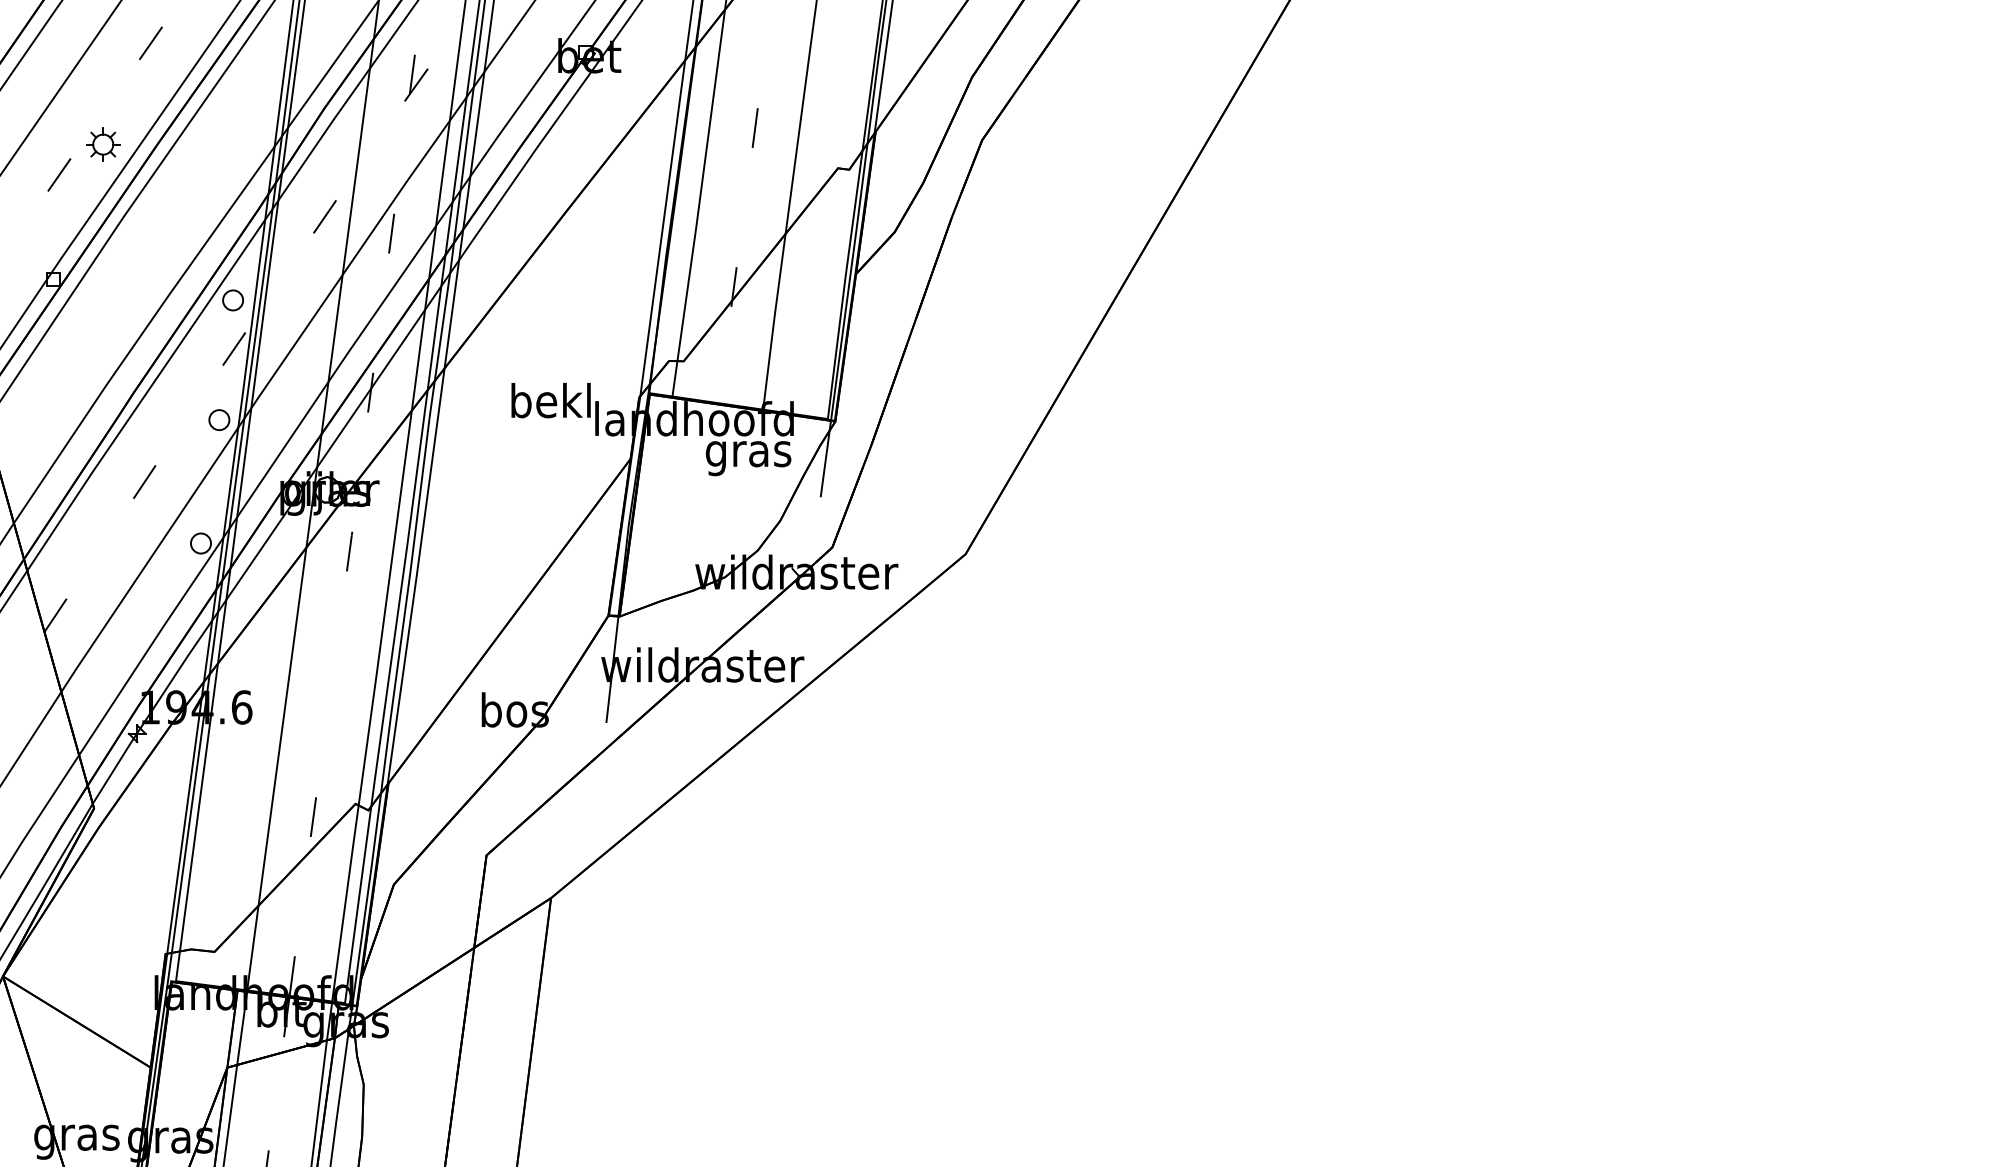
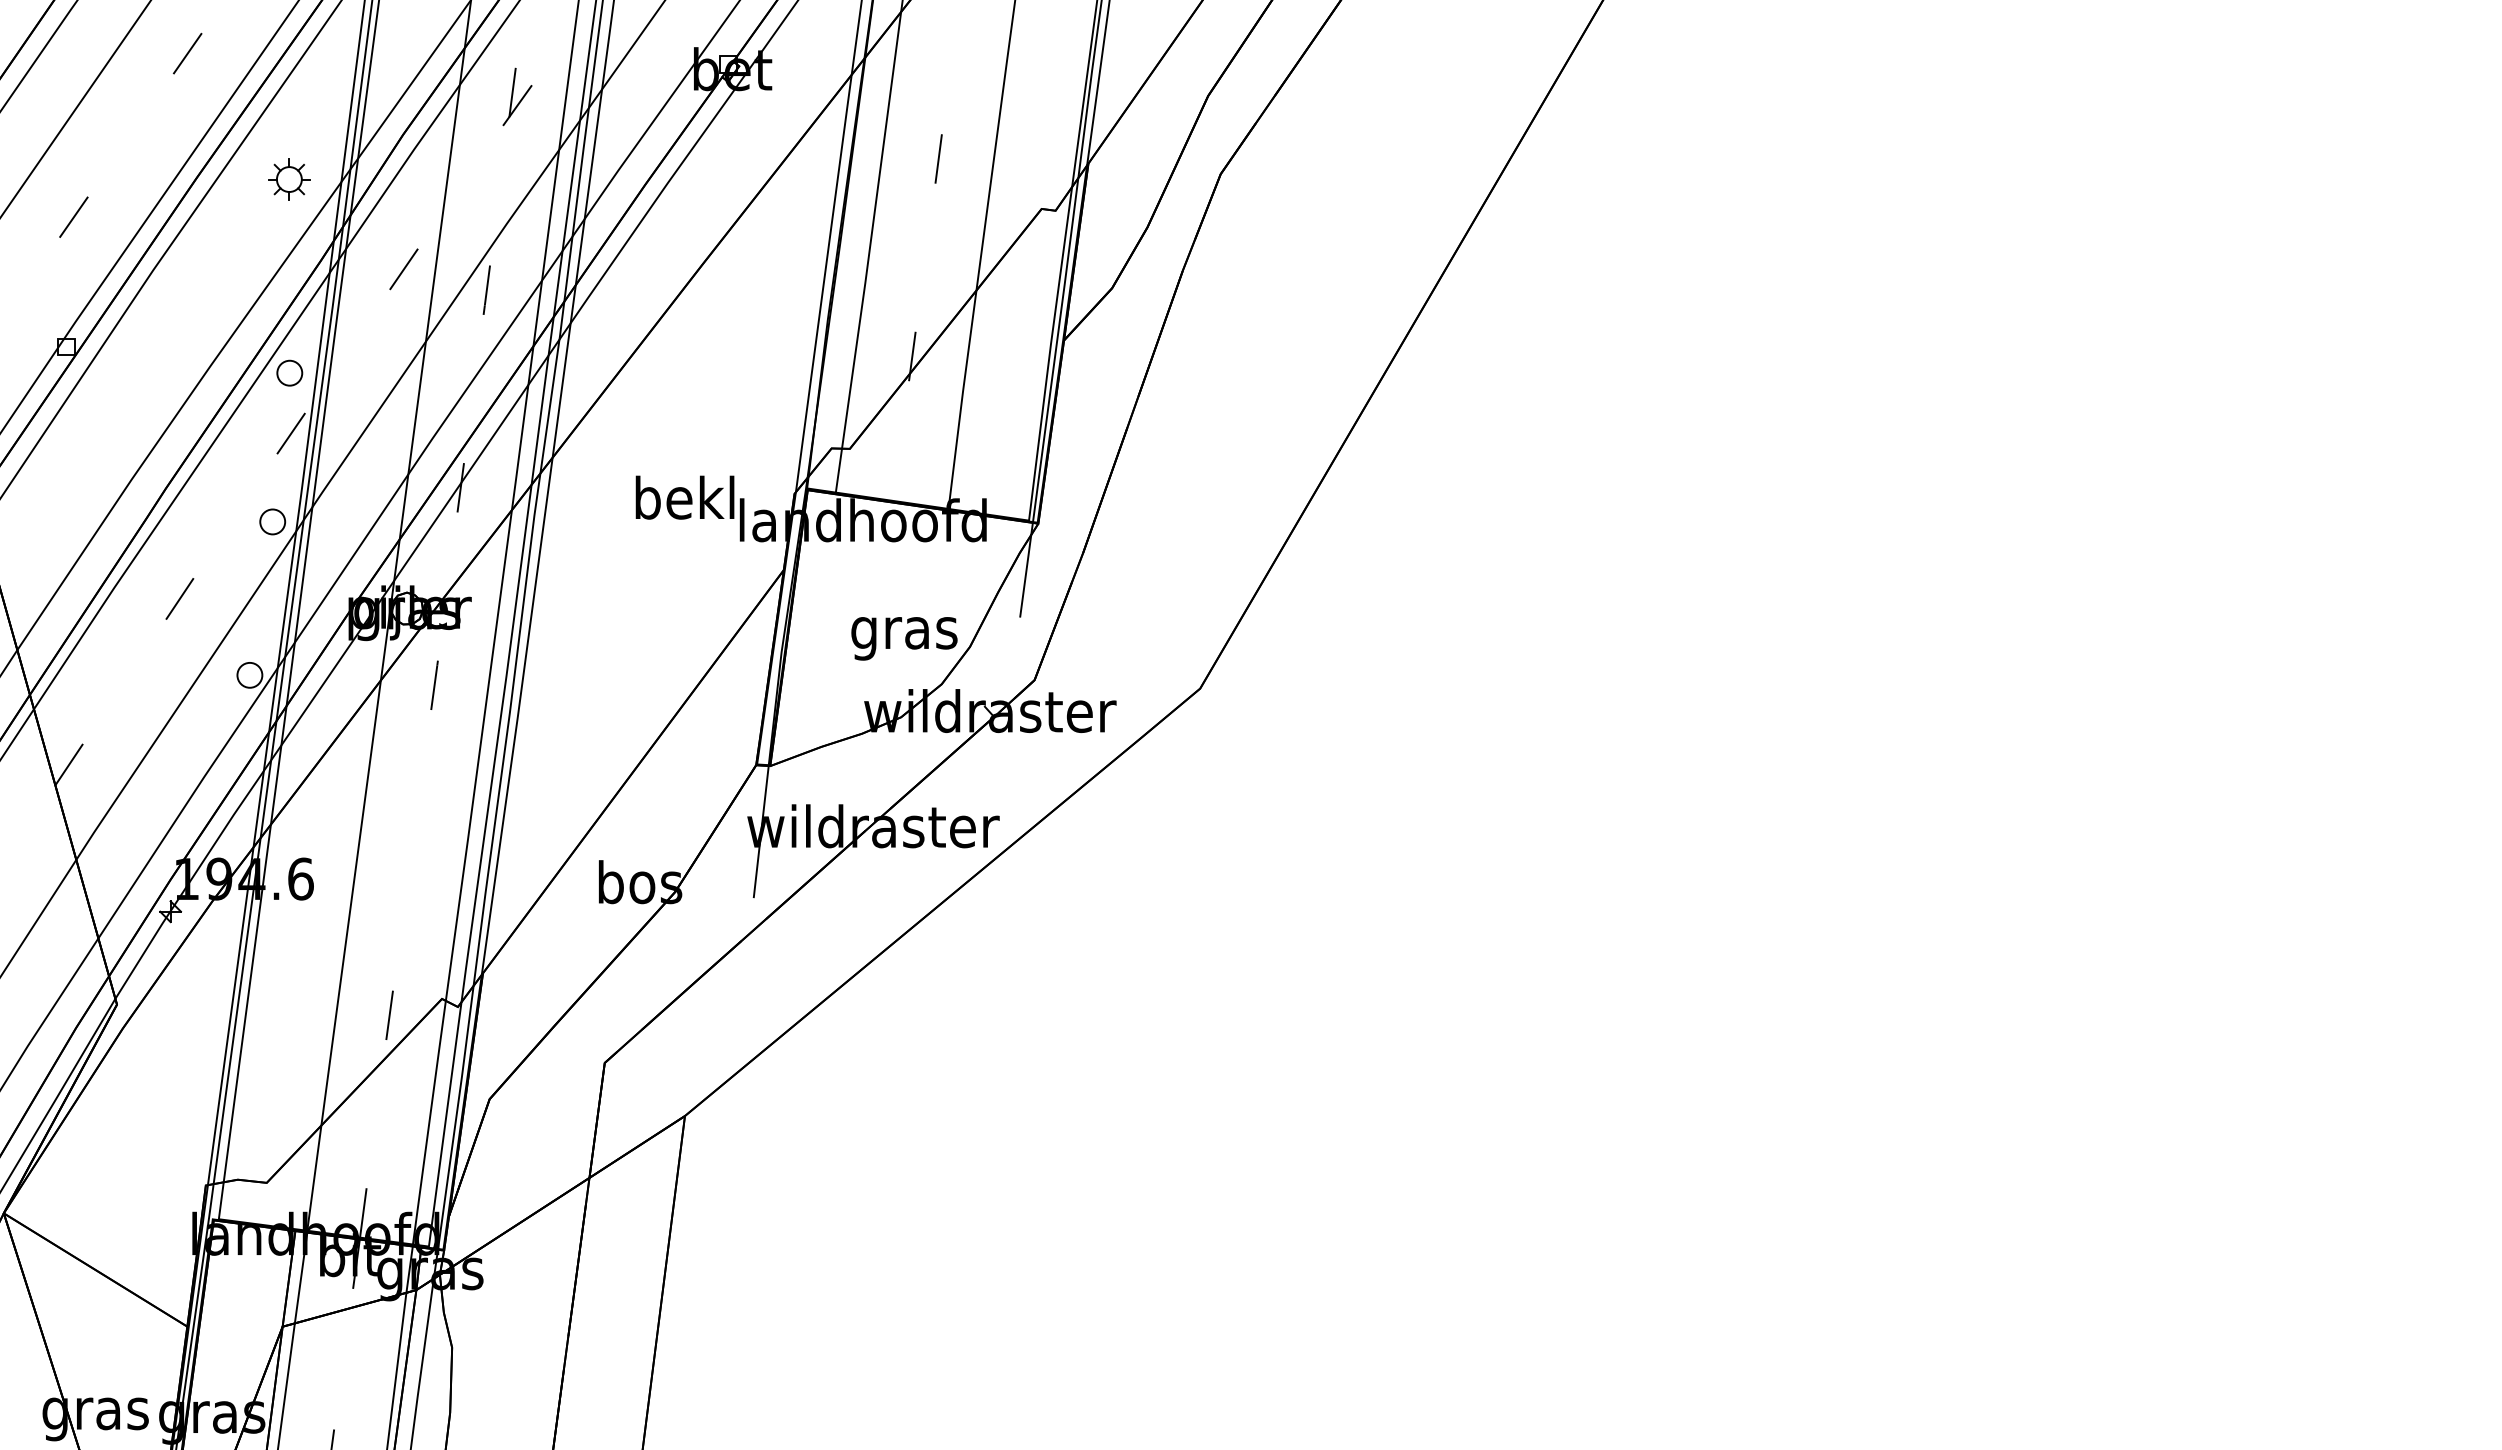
part: (103, 144) -> (289, 179), moved
text: (748, 458) -> (904, 638), moved

